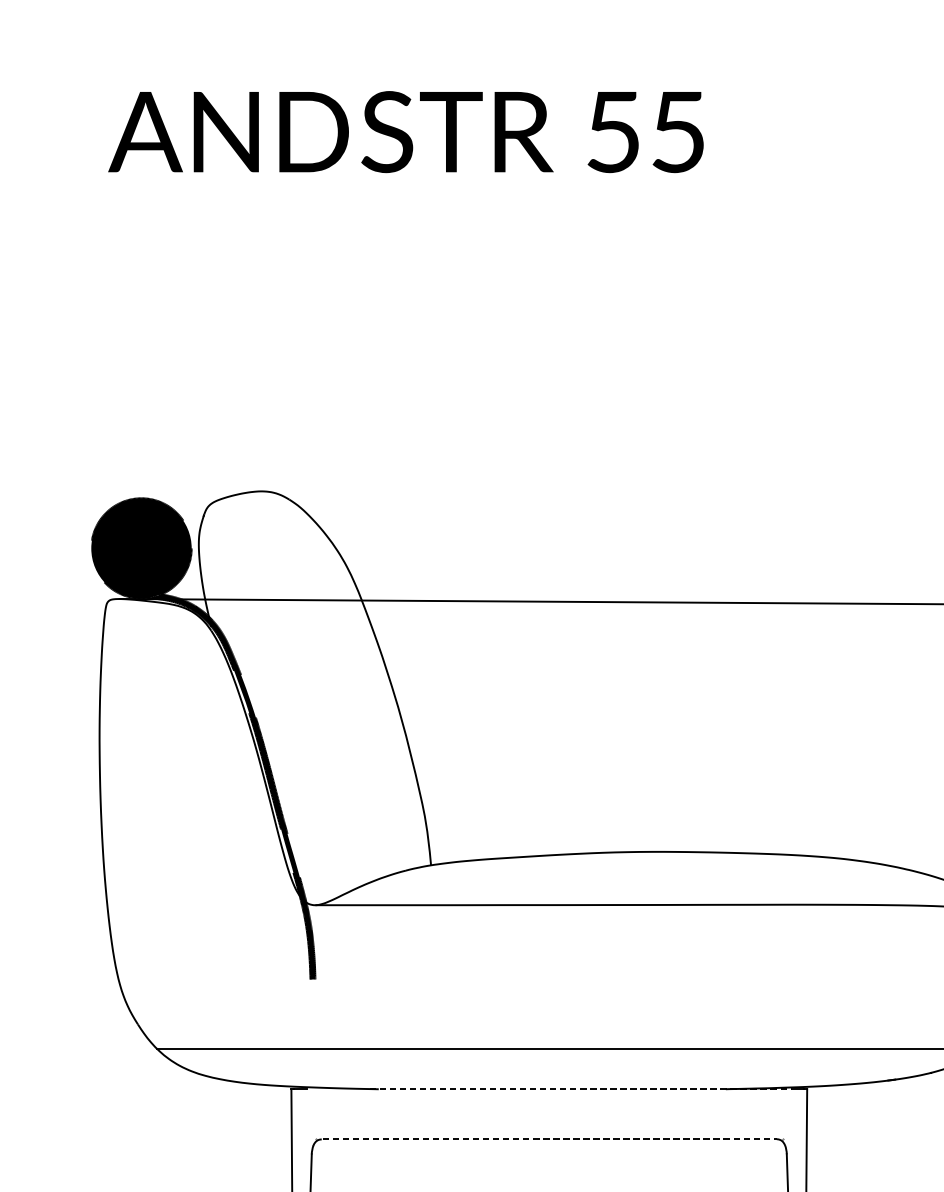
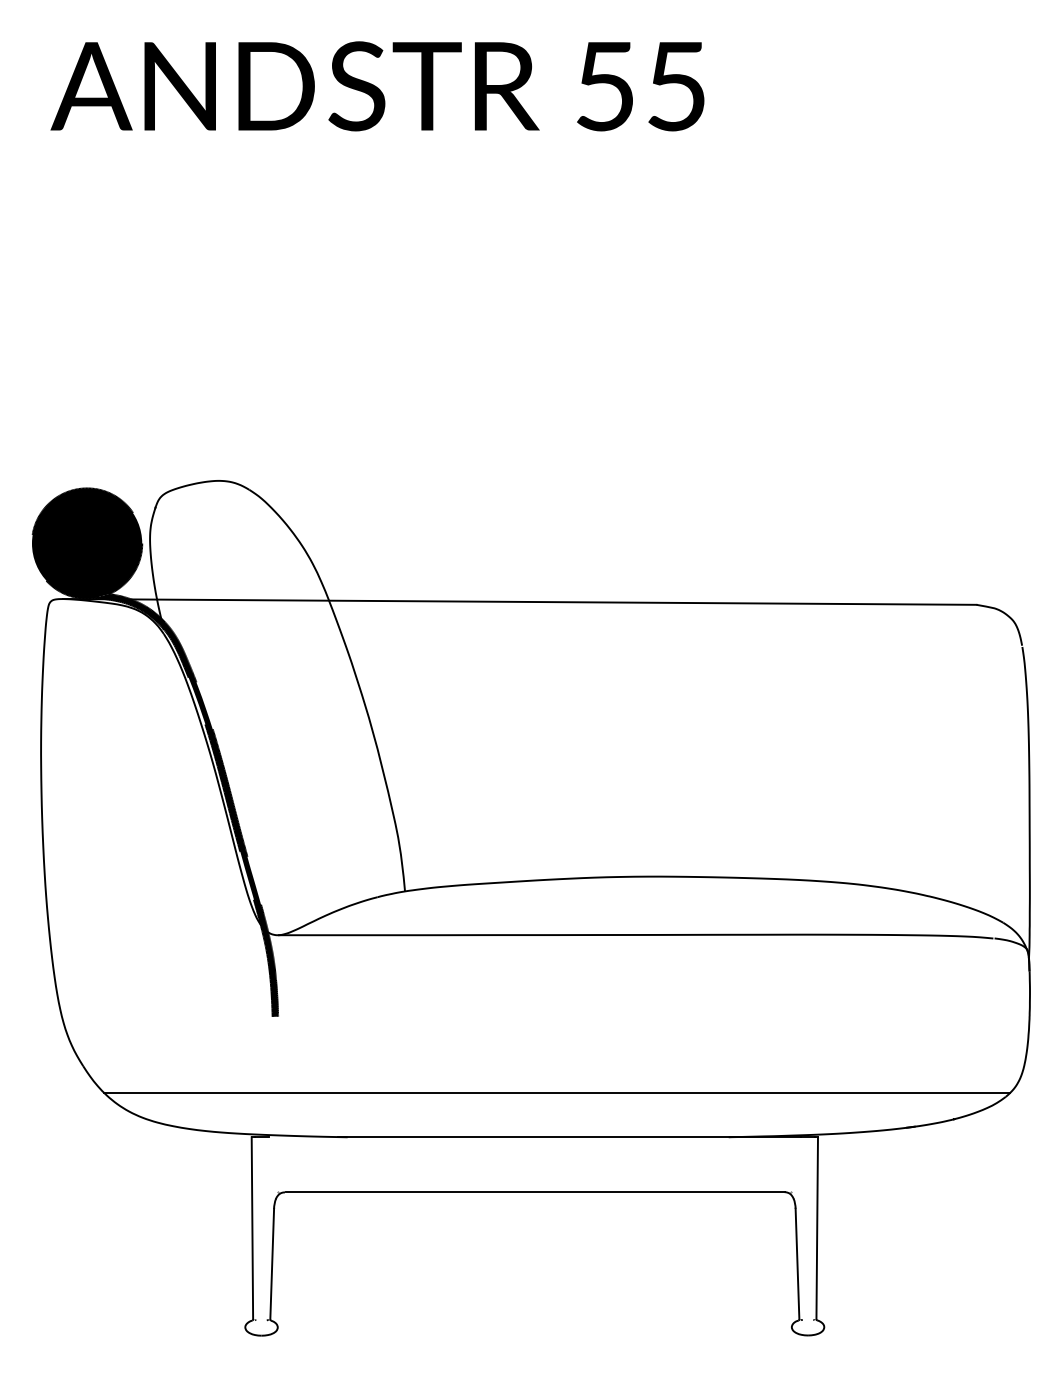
line: (580, 1089) -> (569, 1137), dashed -> solid
line: (549, 1139) -> (535, 1192), dashed -> solid

